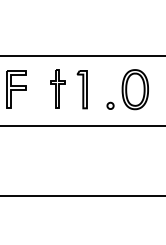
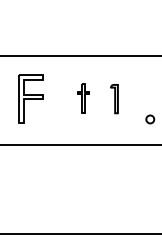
part: (57, 88) -> (83, 97), size x0.6
part: (81, 89) -> (113, 98), size x0.6

